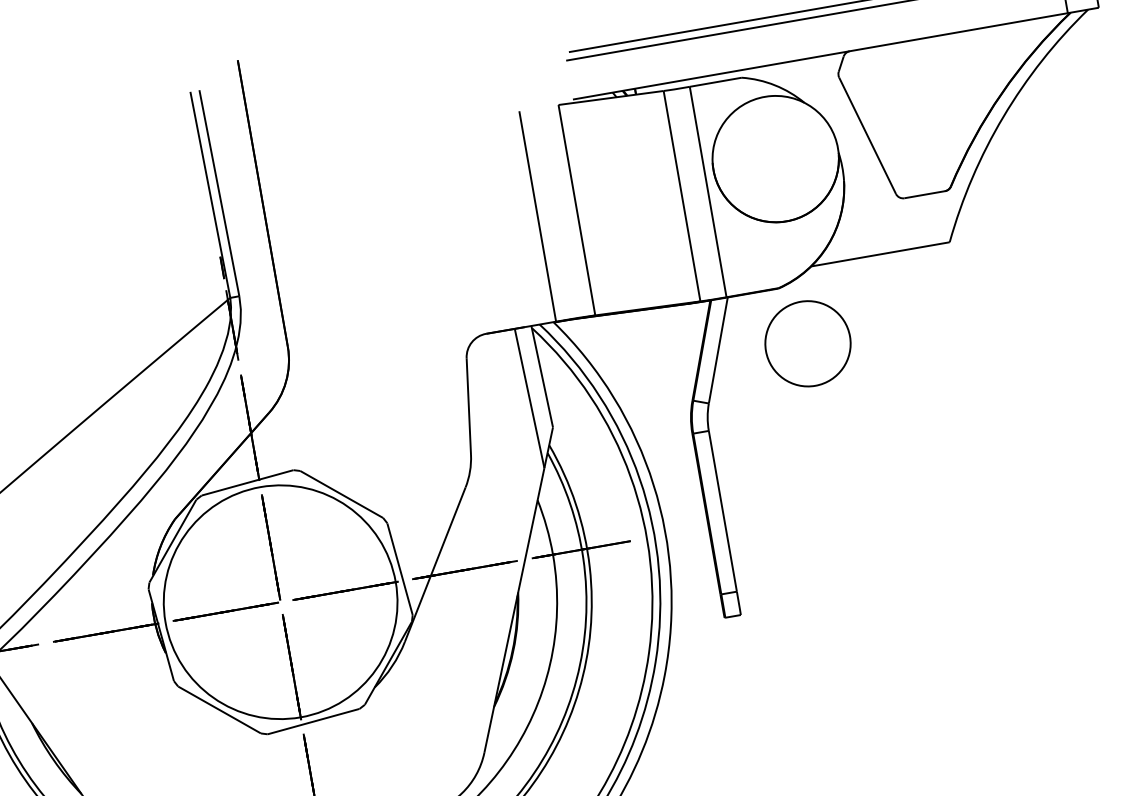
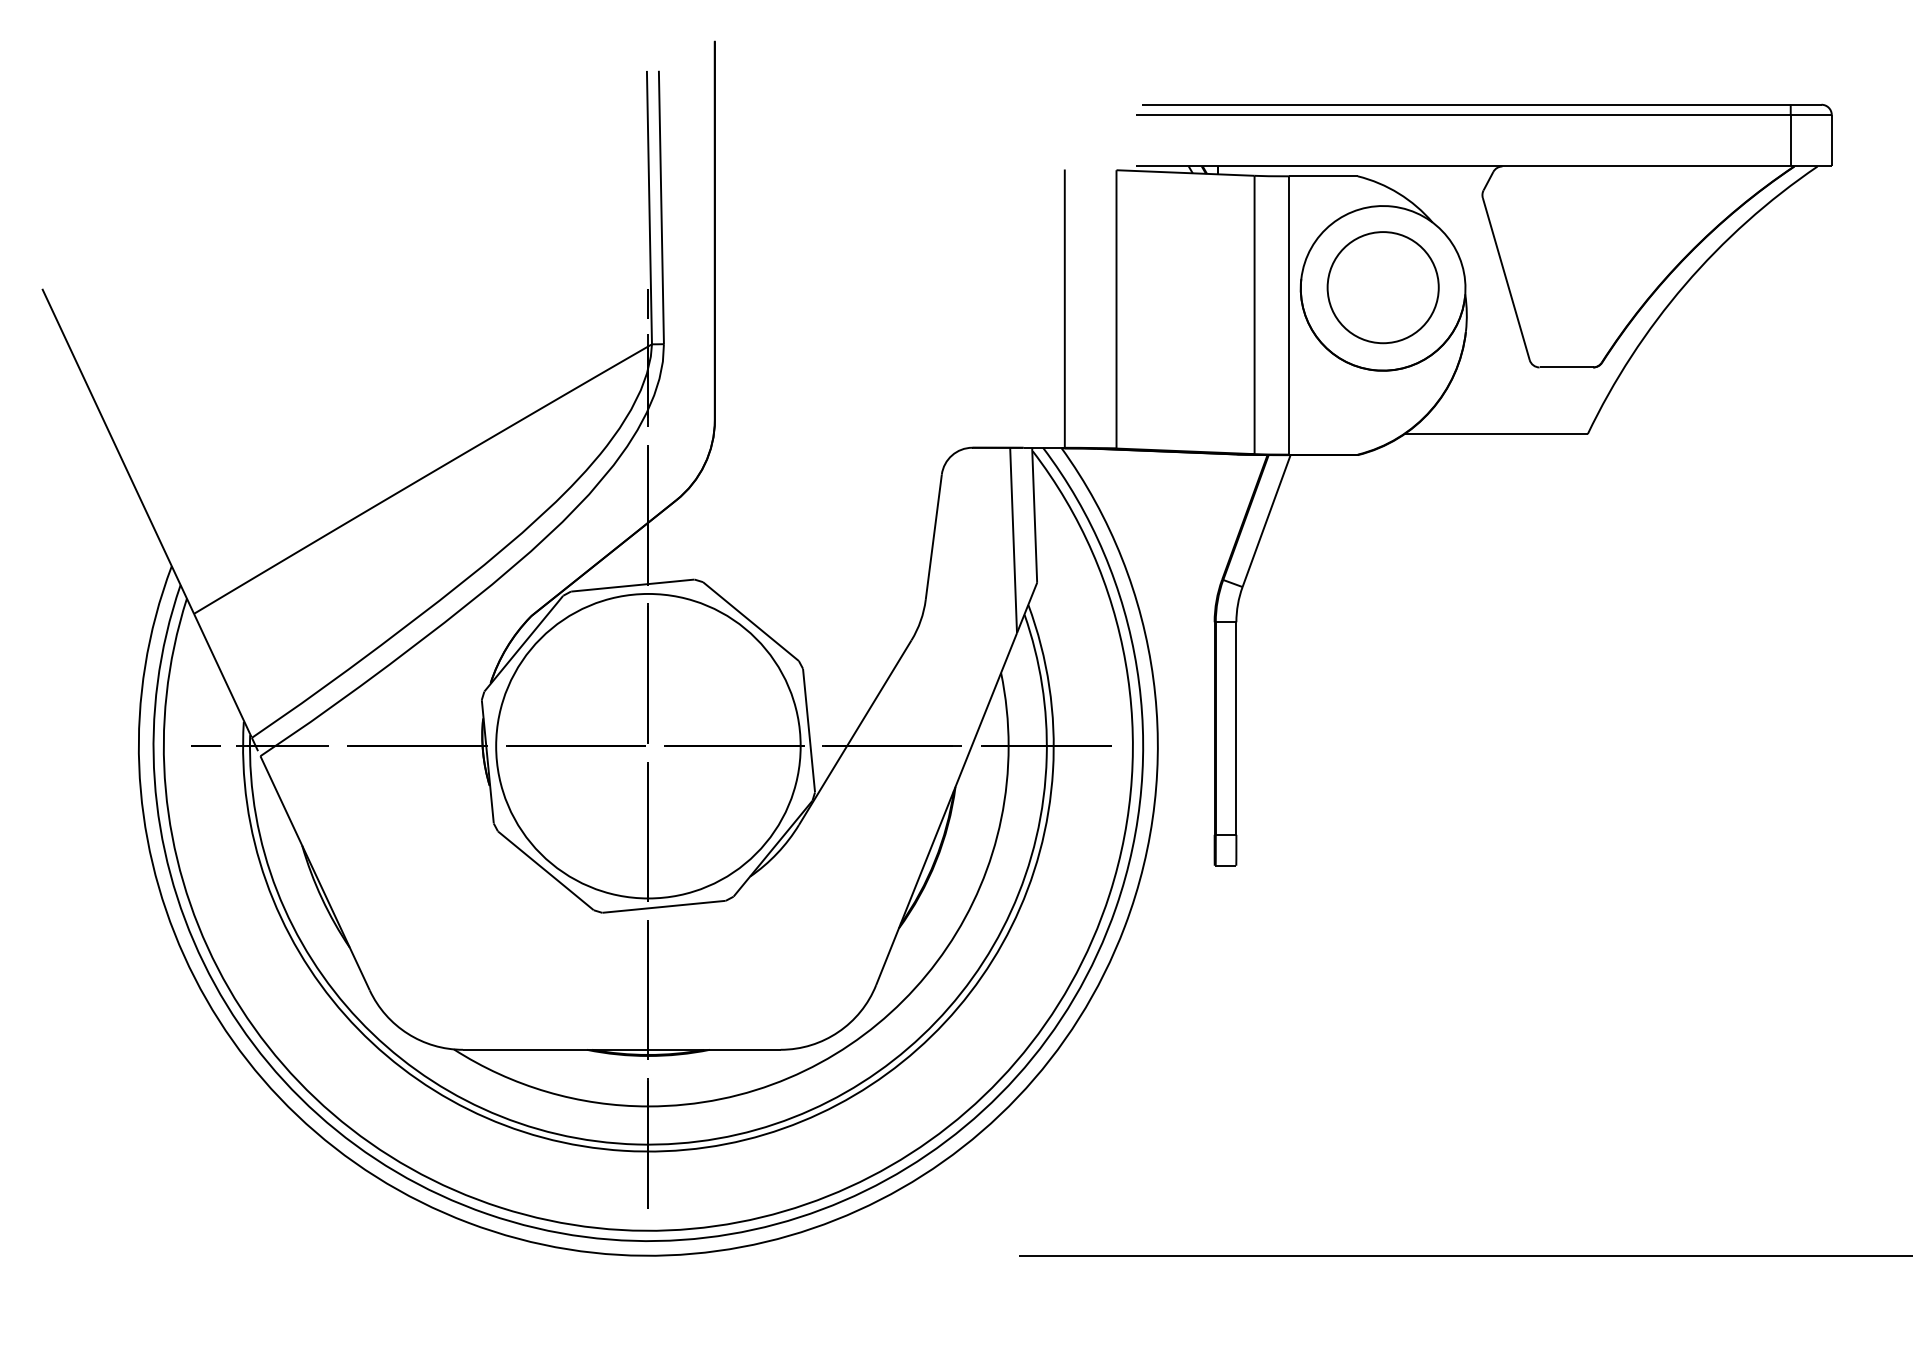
part: (807, 343) -> (1382, 287), moved

